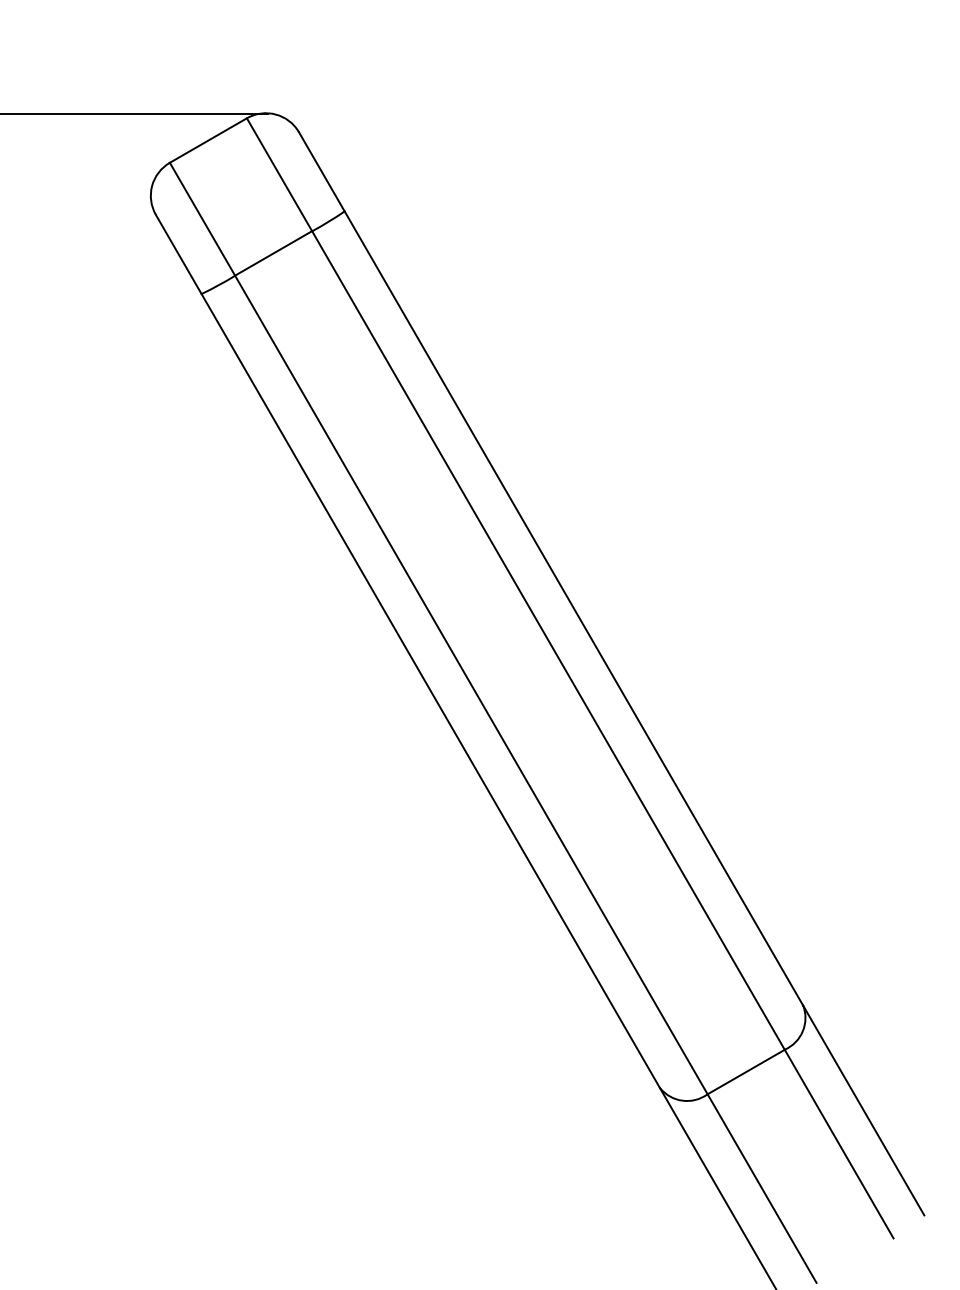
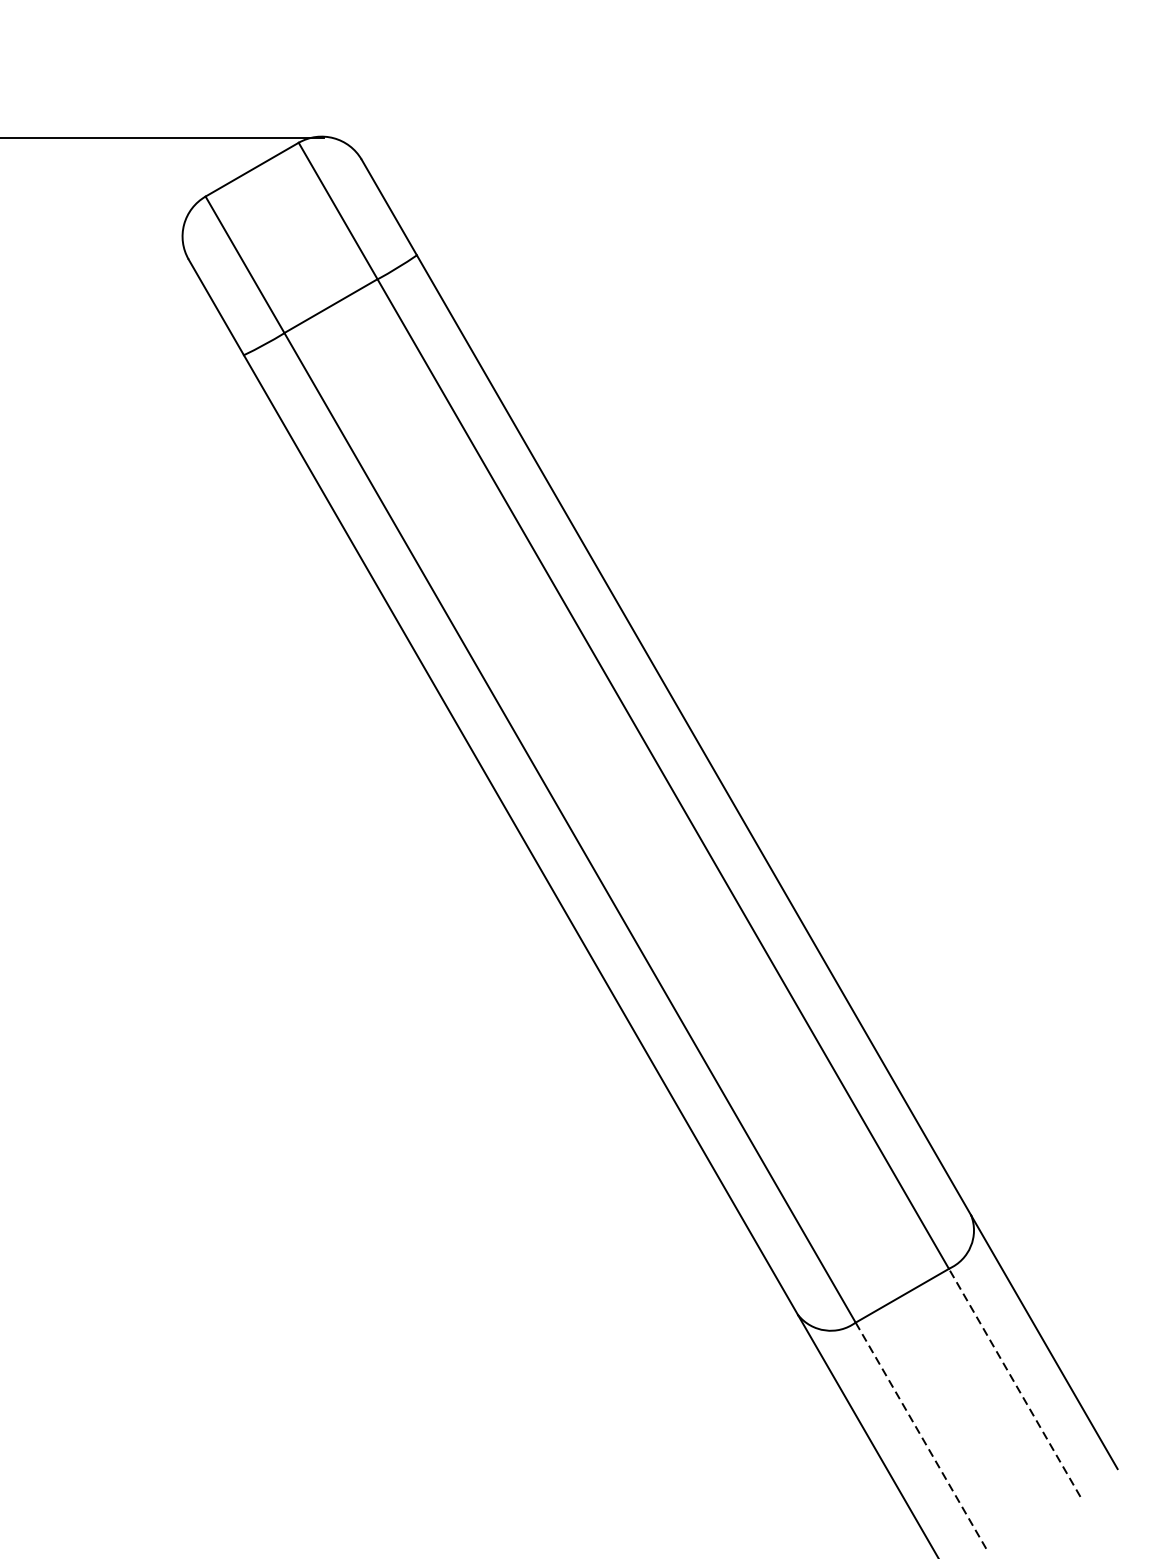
line: (839, 1144) -> (1015, 1383), solid -> dashed
line: (762, 1188) -> (922, 1436), solid -> dashed

